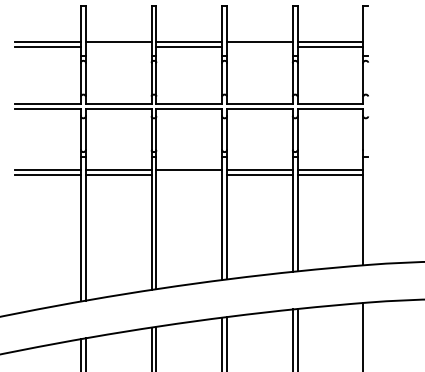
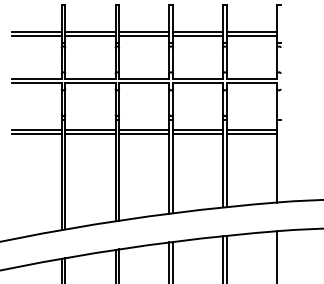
line: (118, 46) -> (90, 35), added
line: (260, 46) -> (198, 35), added
line: (189, 174) -> (144, 133), added

